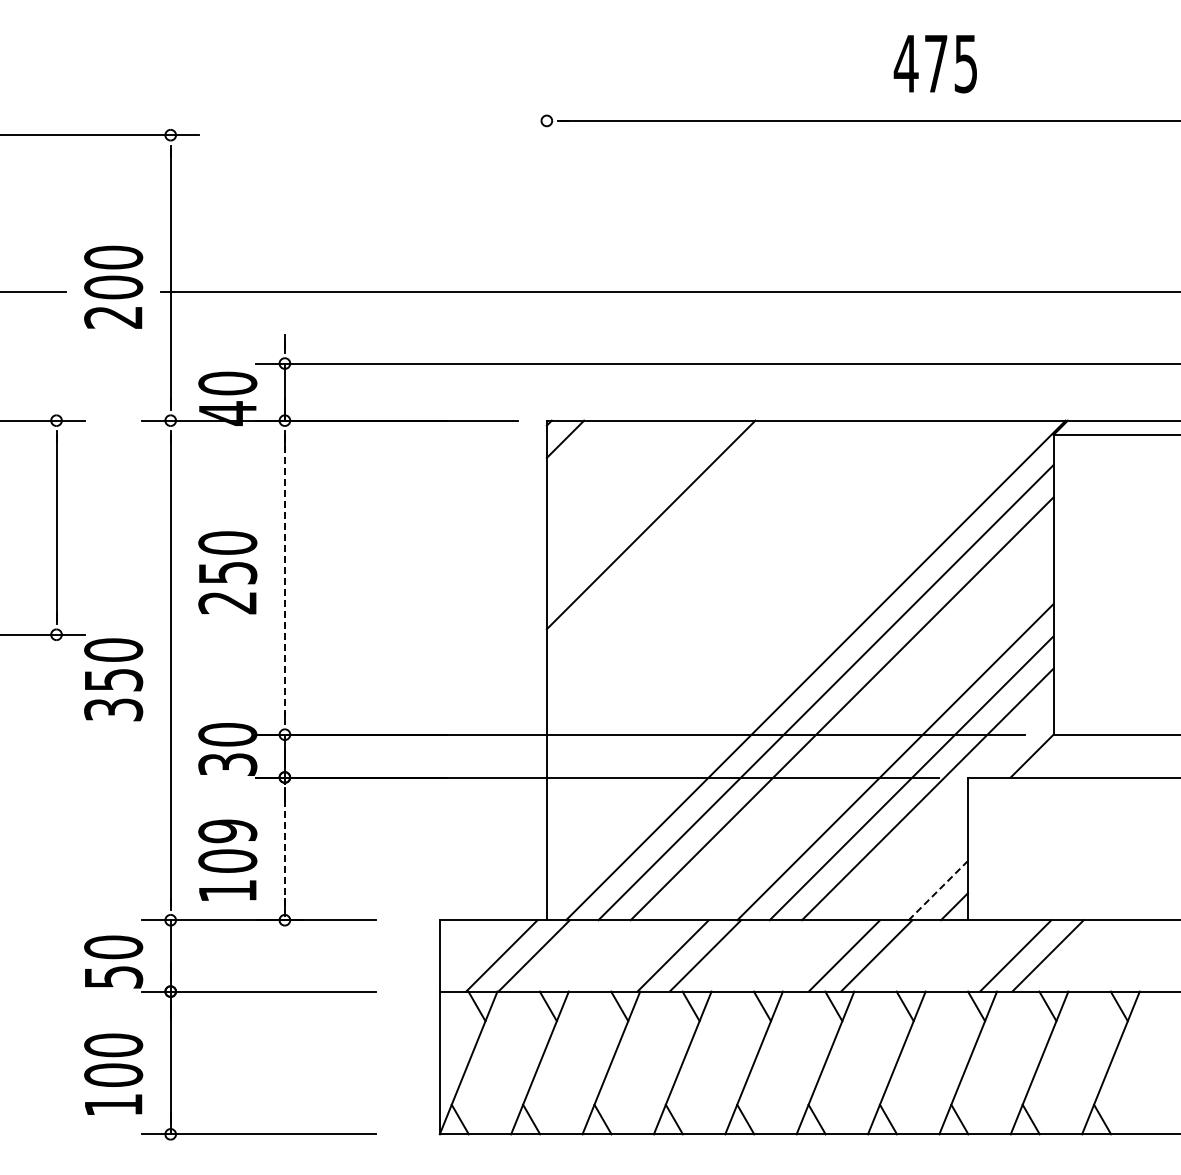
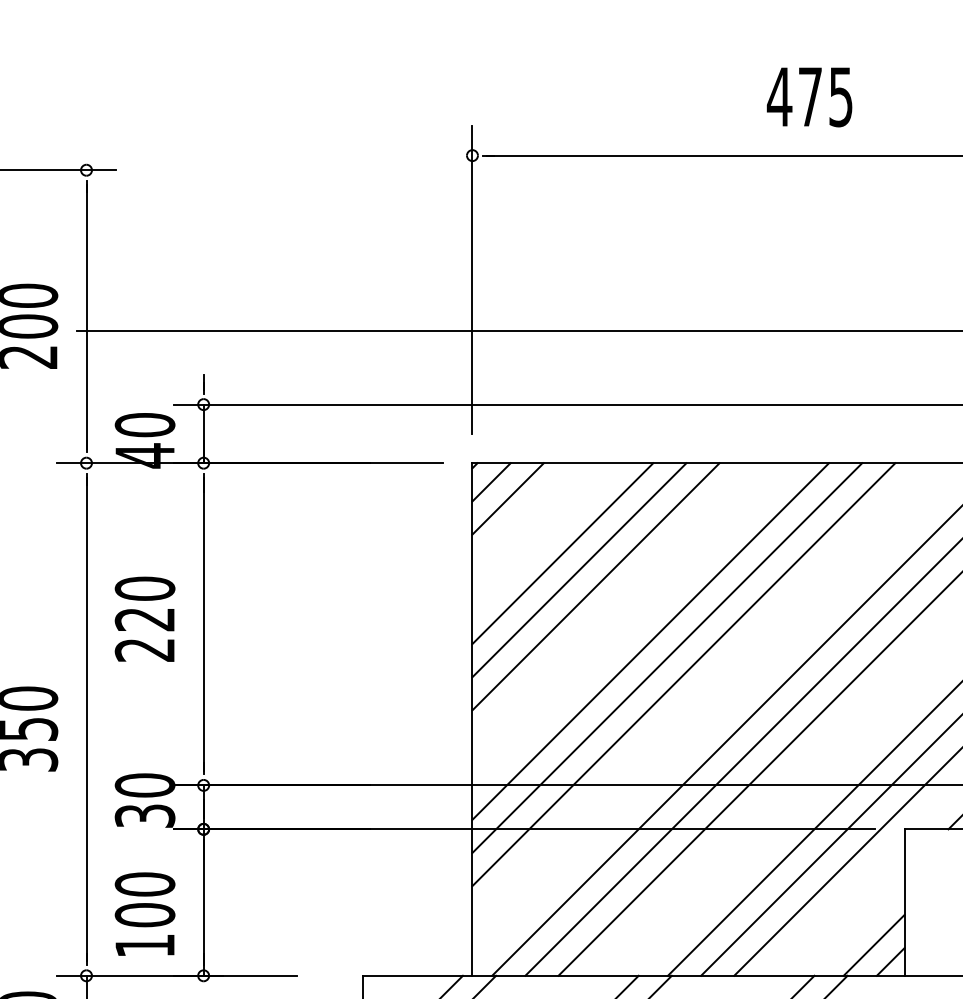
text: (934, 64) -> (808, 97), moved
line: (546, 242) -> (472, 280), added
line: (581, 455) -> (508, 498), added
line: (634, 508) -> (562, 553), added
line: (666, 540) -> (595, 586), added
text: (227, 573) -> (144, 620), 250 -> 220
line: (284, 577) -> (203, 624), dashed -> solid
line: (720, 594) -> (650, 641), added
line: (736, 610) -> (667, 657), added
line: (752, 626) -> (683, 674), added
text: (227, 831) -> (144, 884), 109 -> 100
line: (284, 849) -> (203, 903), dashed -> solid
line: (938, 890) -> (874, 945), dashed -> solid

